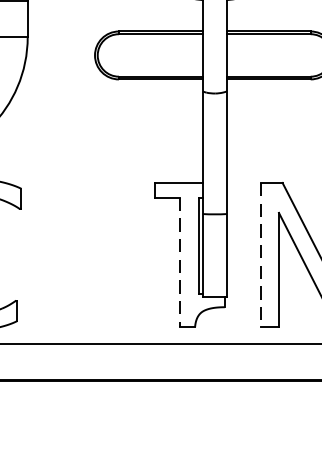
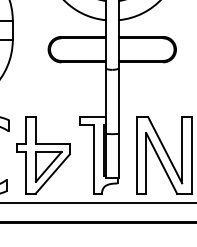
part: (85, 254) -> (43, 155), added
line: (260, 256) -> (136, 156), dashed -> solid
line: (179, 263) -> (93, 160), dashed -> solid

